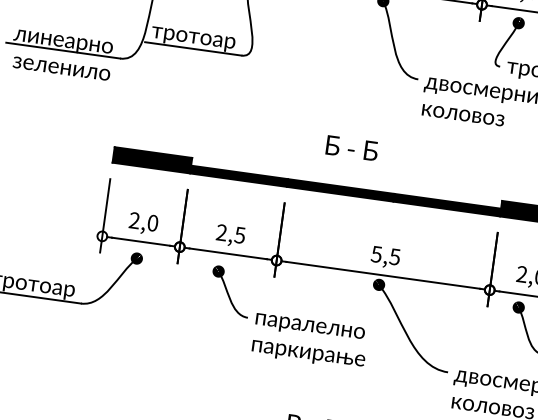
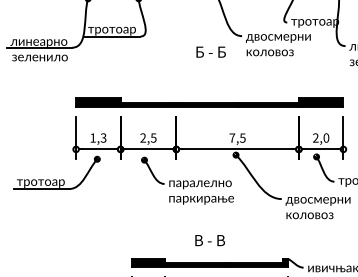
text: (351, 146) -> (210, 51), moved
text: (144, 221) -> (98, 137), 2,0 -> 1,3
text: (377, 253) -> (232, 137), 5,5 -> 7,5

